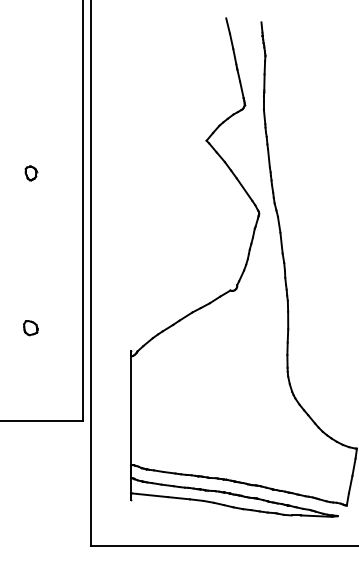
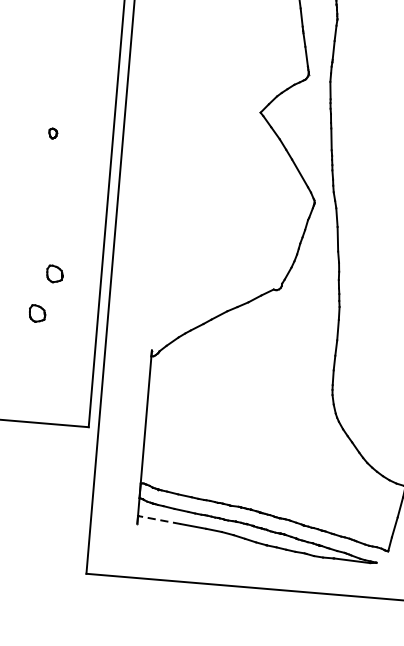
part: (31, 173) -> (53, 133), size x0.6
part: (42, 293) -> (54, 274), added
line: (149, 495) -> (159, 520), solid -> dashed

